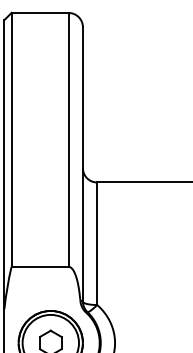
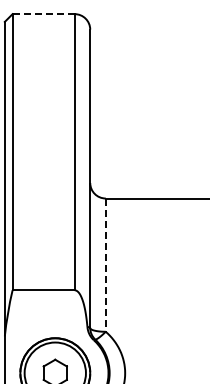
line: (39, 13) -> (43, 14), solid -> dashed
line: (96, 244) -> (105, 265), solid -> dashed

